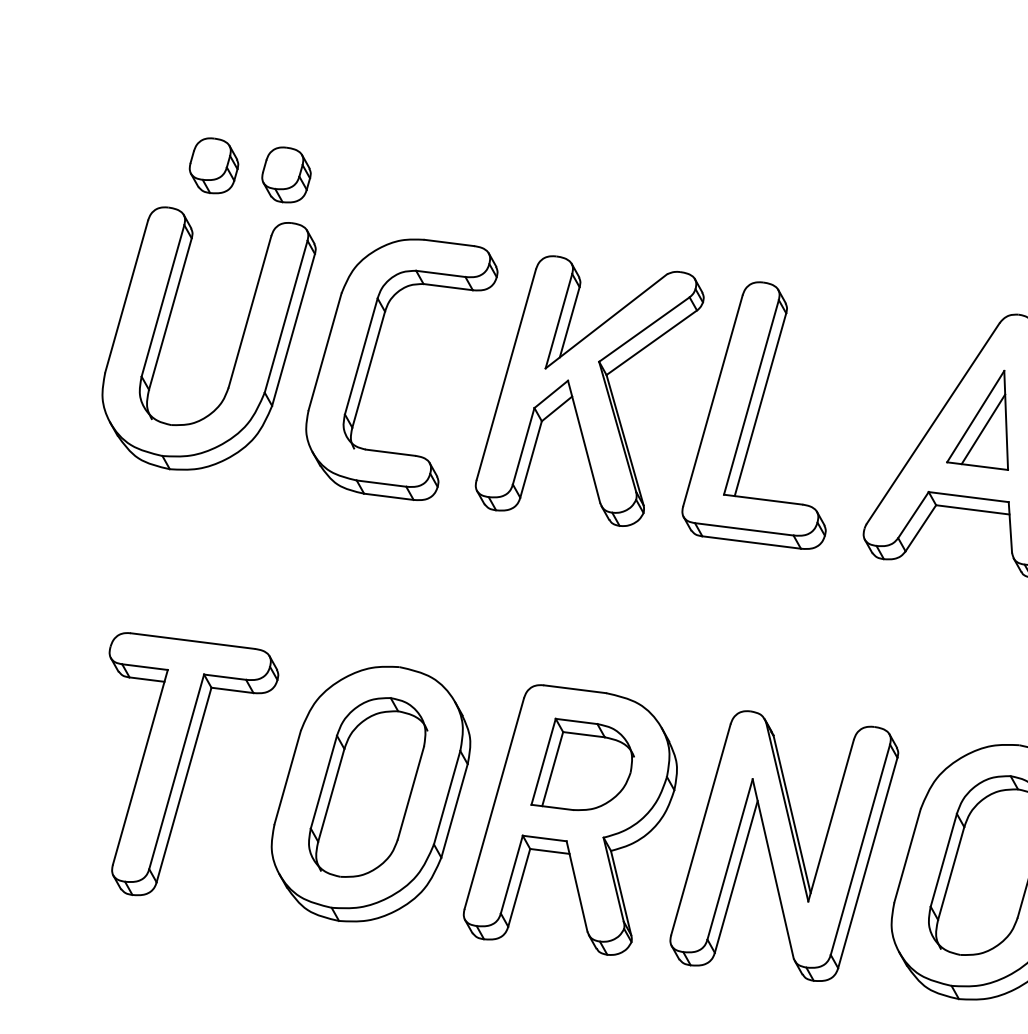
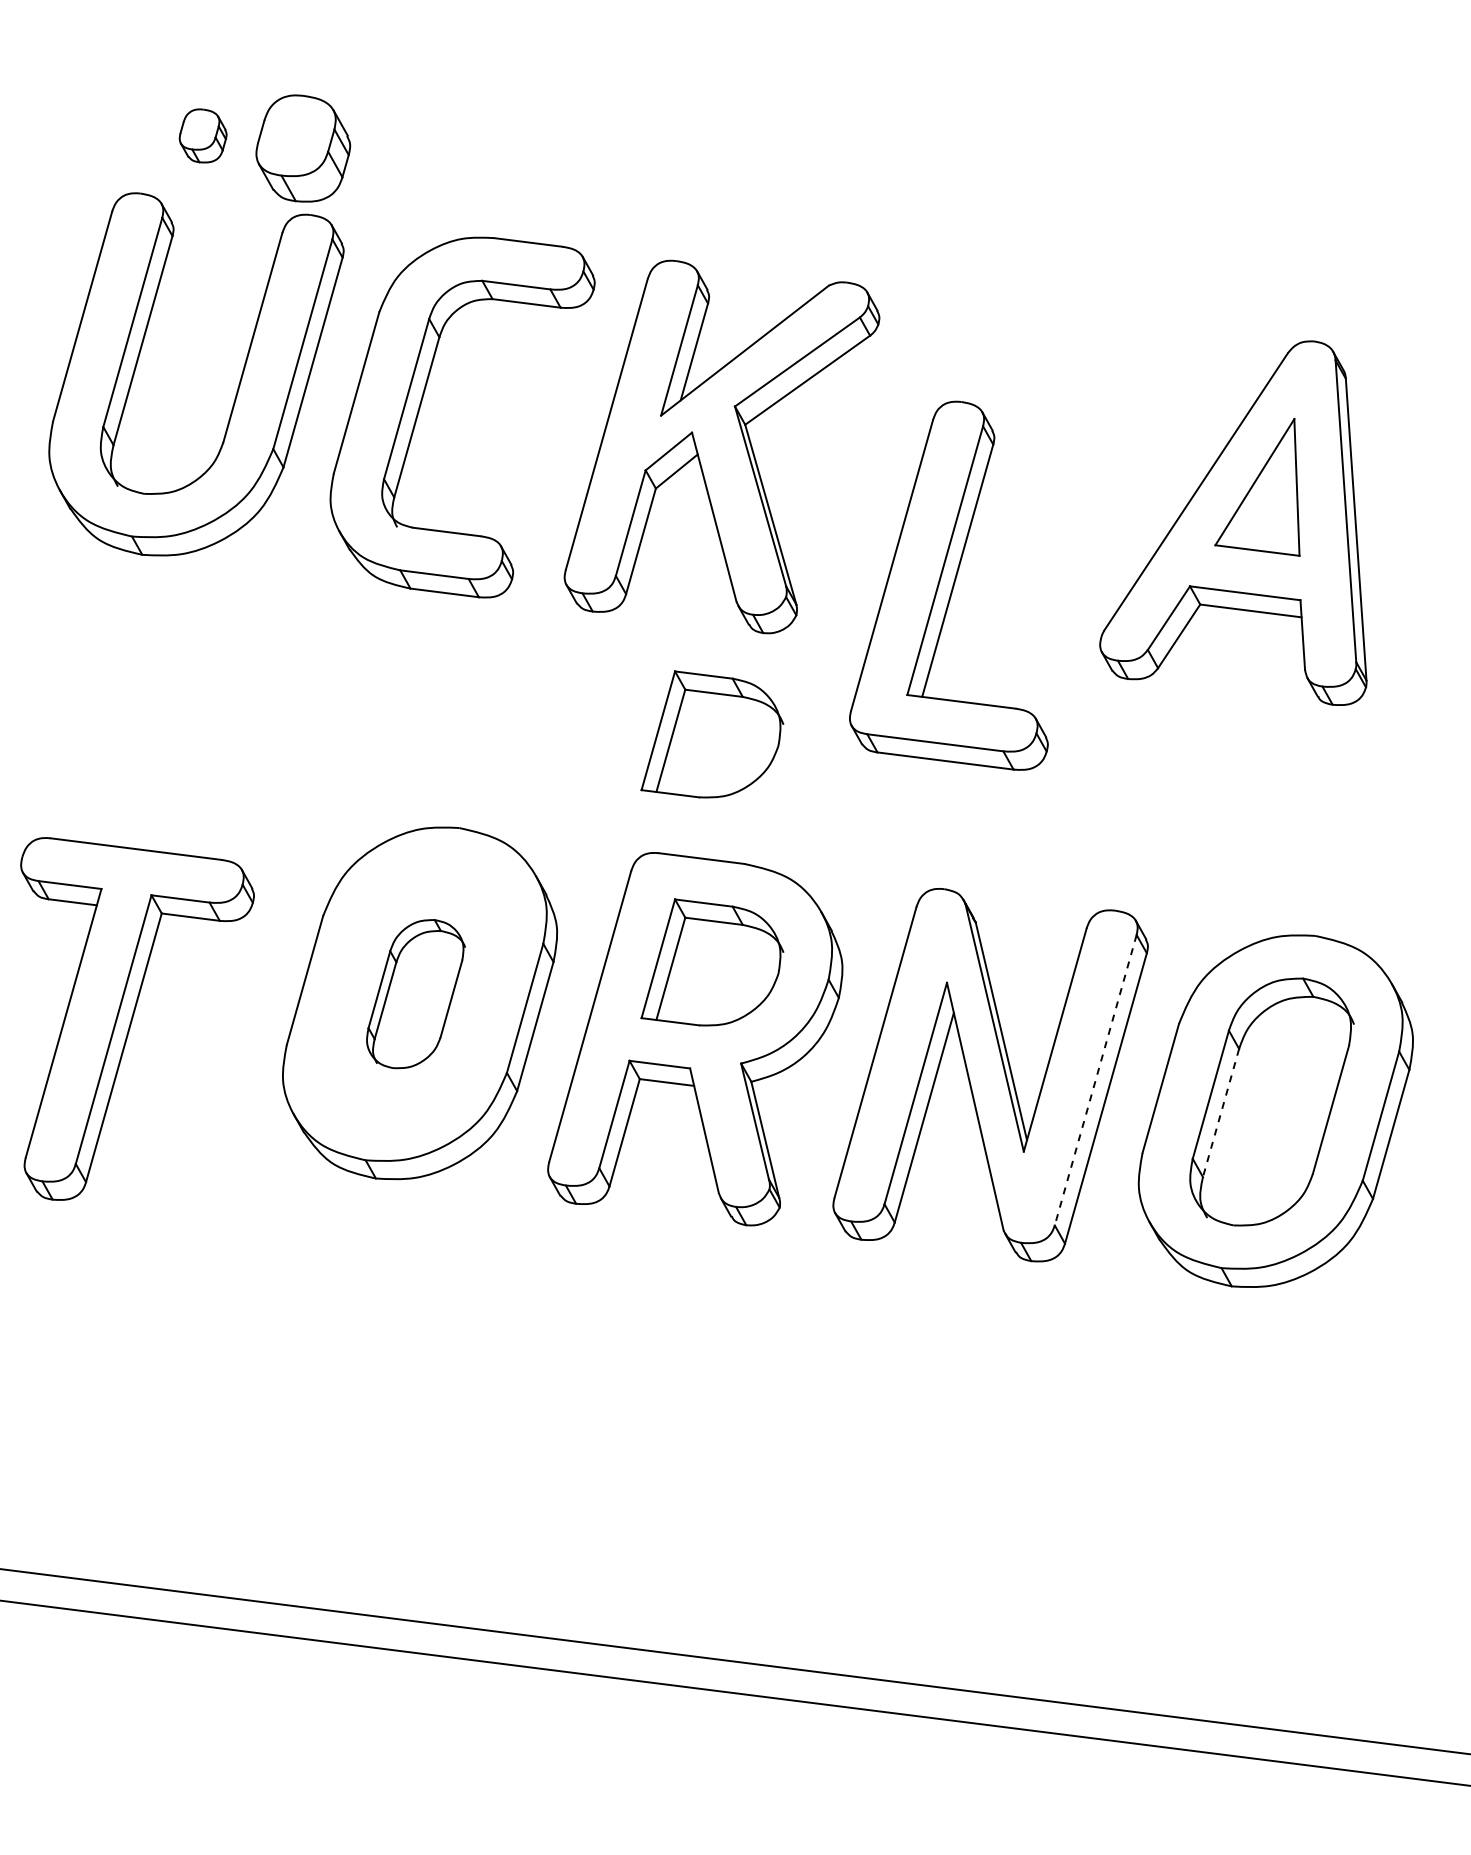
part: (213, 165) -> (202, 135), size x0.7
part: (286, 174) -> (303, 148), size x1.4
part: (753, 415) -> (948, 585), moved
line: (983, 429) -> (1265, 499), removed
part: (582, 599) -> (712, 734), added
part: (193, 763) -> (137, 1018), moved
part: (367, 786) -> (415, 993), size x0.6
line: (860, 849) -> (1095, 1080), solid -> dashed
line: (951, 873) -> (1221, 1113), solid -> dashed

